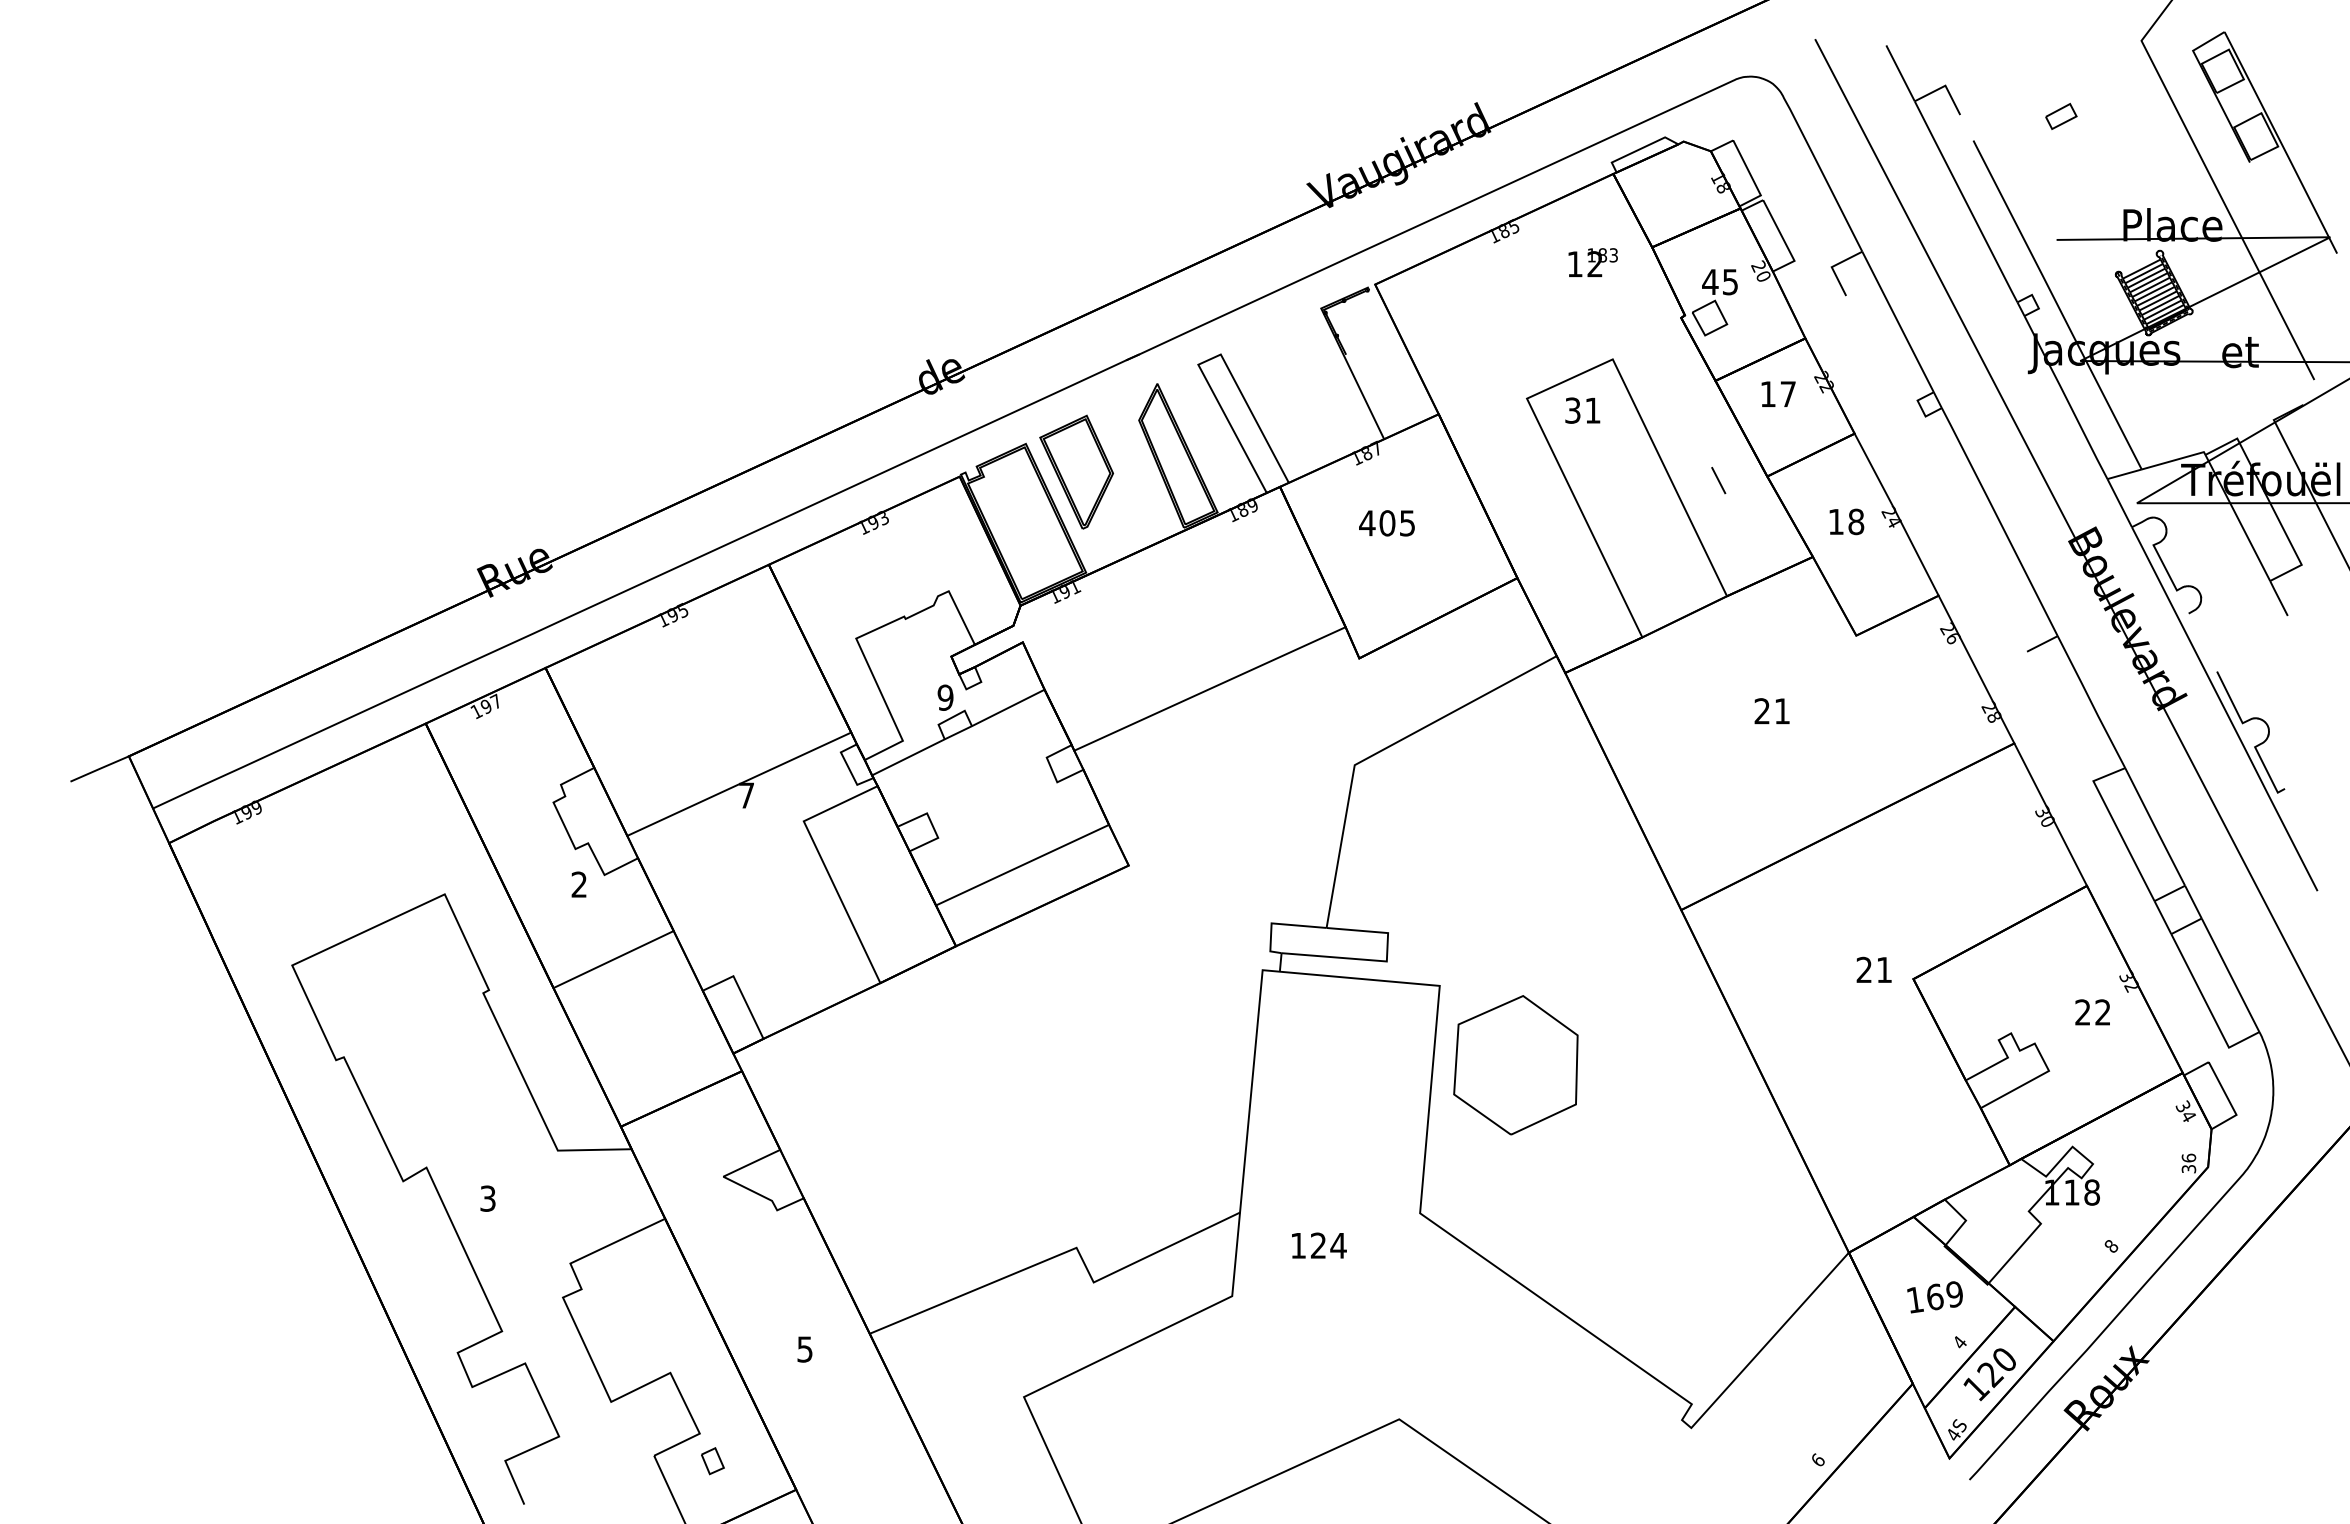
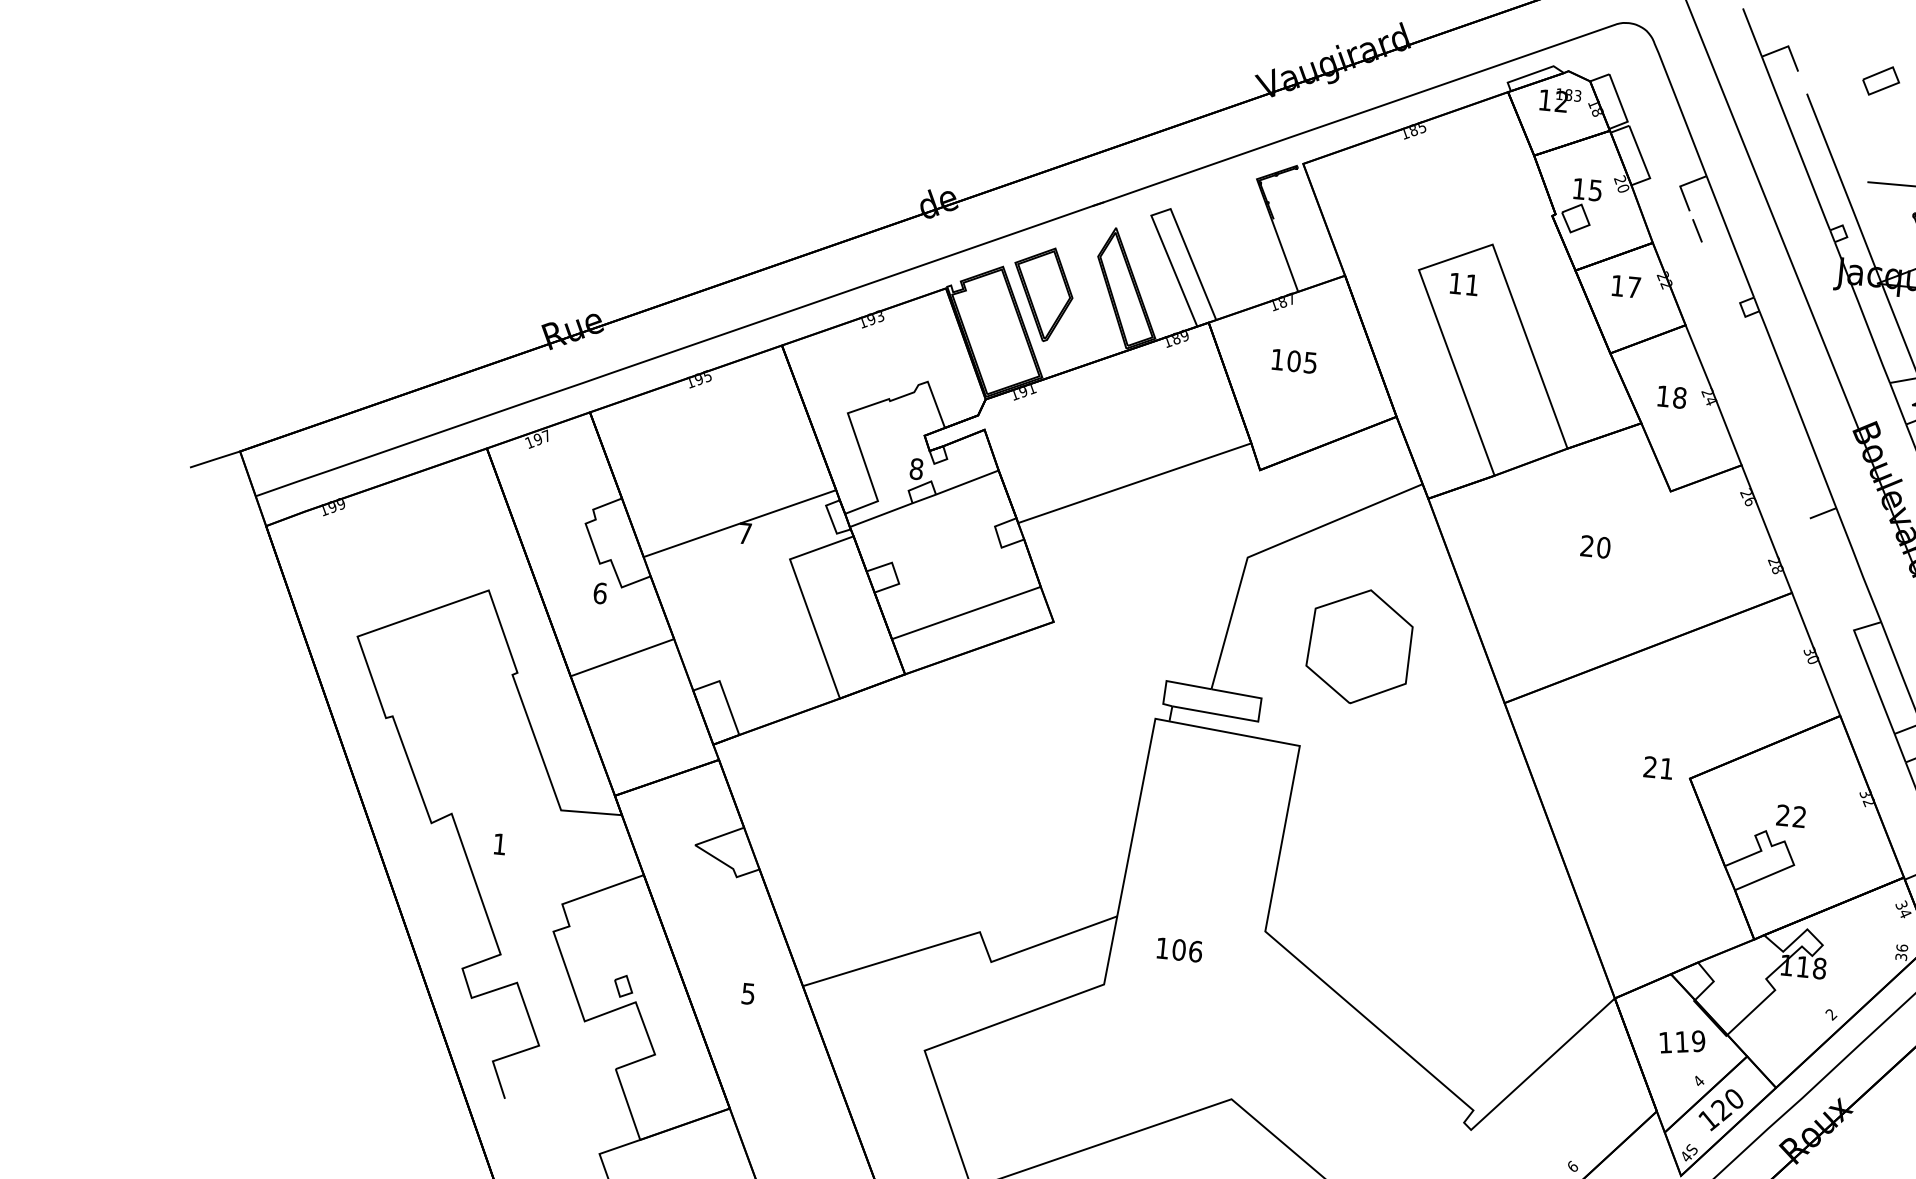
part: (2061, 116) -> (1881, 81), size x1.43
text: (1592, 262) -> (1559, 100), moved
text: (1710, 281) -> (1579, 188), 45 -> 15
text: (1572, 410) -> (1455, 283), 31 -> 11
line: (1718, 480) -> (1697, 230), moved
text: (1367, 523) -> (1277, 359), 405 -> 105
text: (945, 697) -> (916, 468), 9 -> 8
text: (1782, 711) -> (1603, 547), 21 -> 20
text: (579, 884) -> (600, 593), 2 -> 6
text: (2092, 1012) -> (1791, 816), moved
part: (1515, 1065) -> (1359, 646), moved
text: (487, 1198) -> (499, 844), 3 -> 1
text: (1328, 1245) -> (1187, 950), 124 -> 106
text: (2111, 1246) -> (1831, 1014), 8 -> 2
text: (1935, 1296) -> (1682, 1041), 169 -> 119
part: (712, 1461) -> (623, 986), moved

